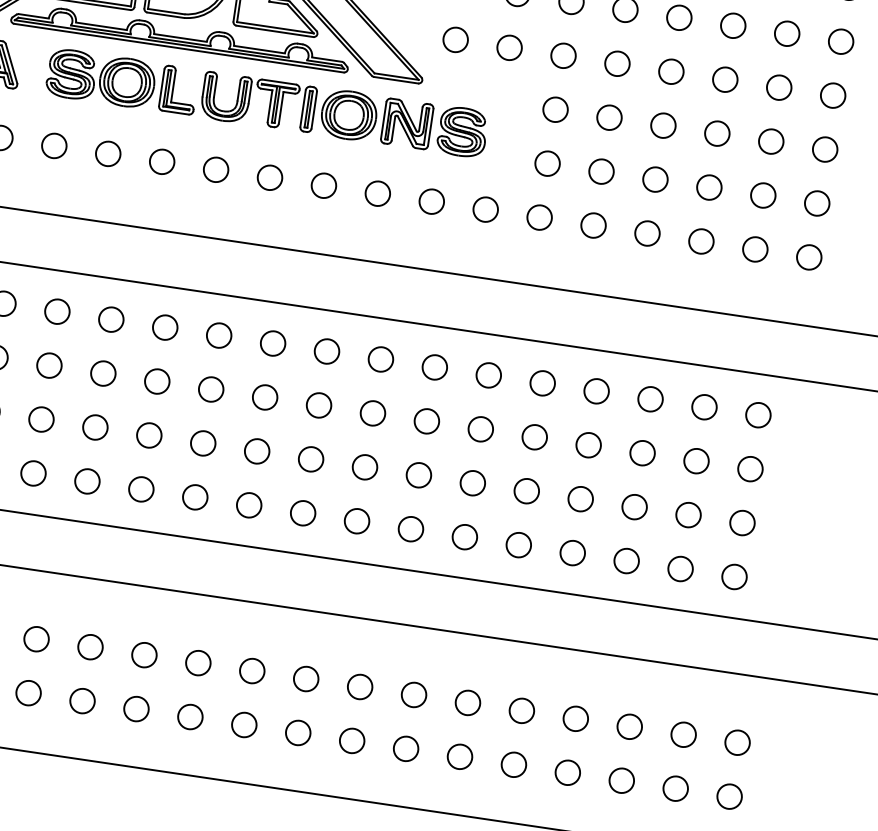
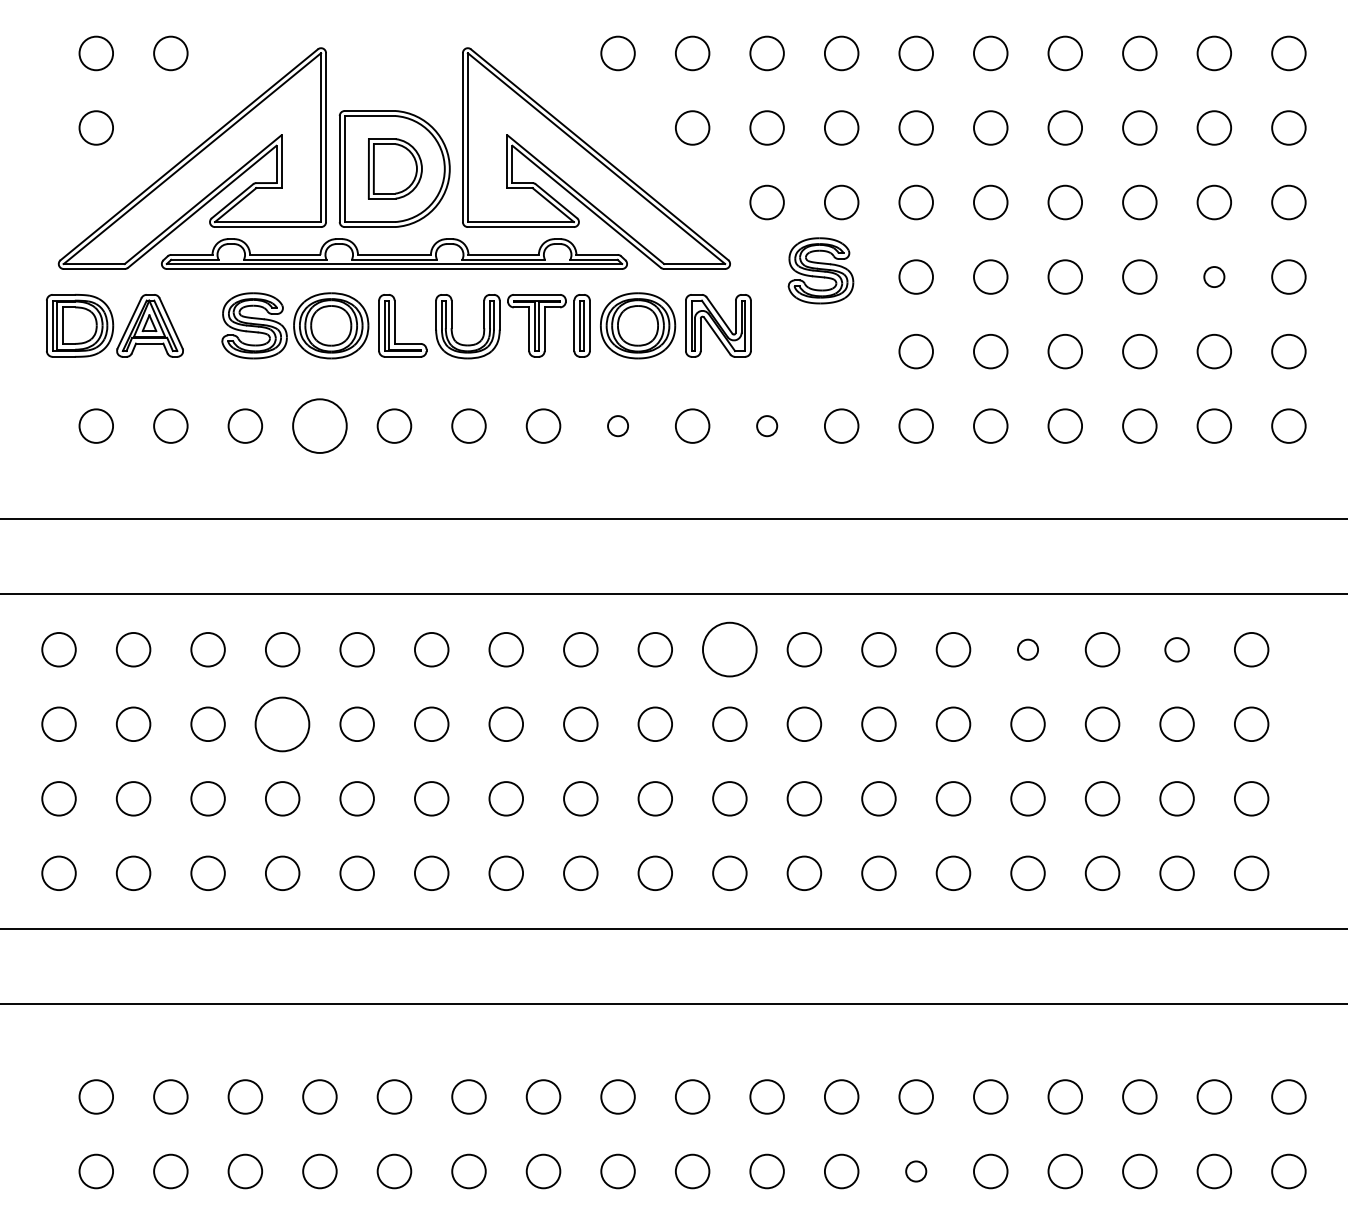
part: (462, 131) -> (820, 270), moved
circle: (771, 141) -> (1214, 276), size x0.6
circle: (108, 153) -> (319, 425), size x1.6
circle: (323, 185) -> (617, 425), size x0.6
circle: (431, 201) -> (766, 425), size x0.6
circle: (380, 359) -> (729, 649), size x1.6
circle: (49, 365) -> (282, 723), size x1.6
circle: (596, 391) -> (1027, 649), size x0.6
circle: (704, 407) -> (1176, 649), size x0.7
circle: (460, 756) -> (916, 1171), size x0.6

